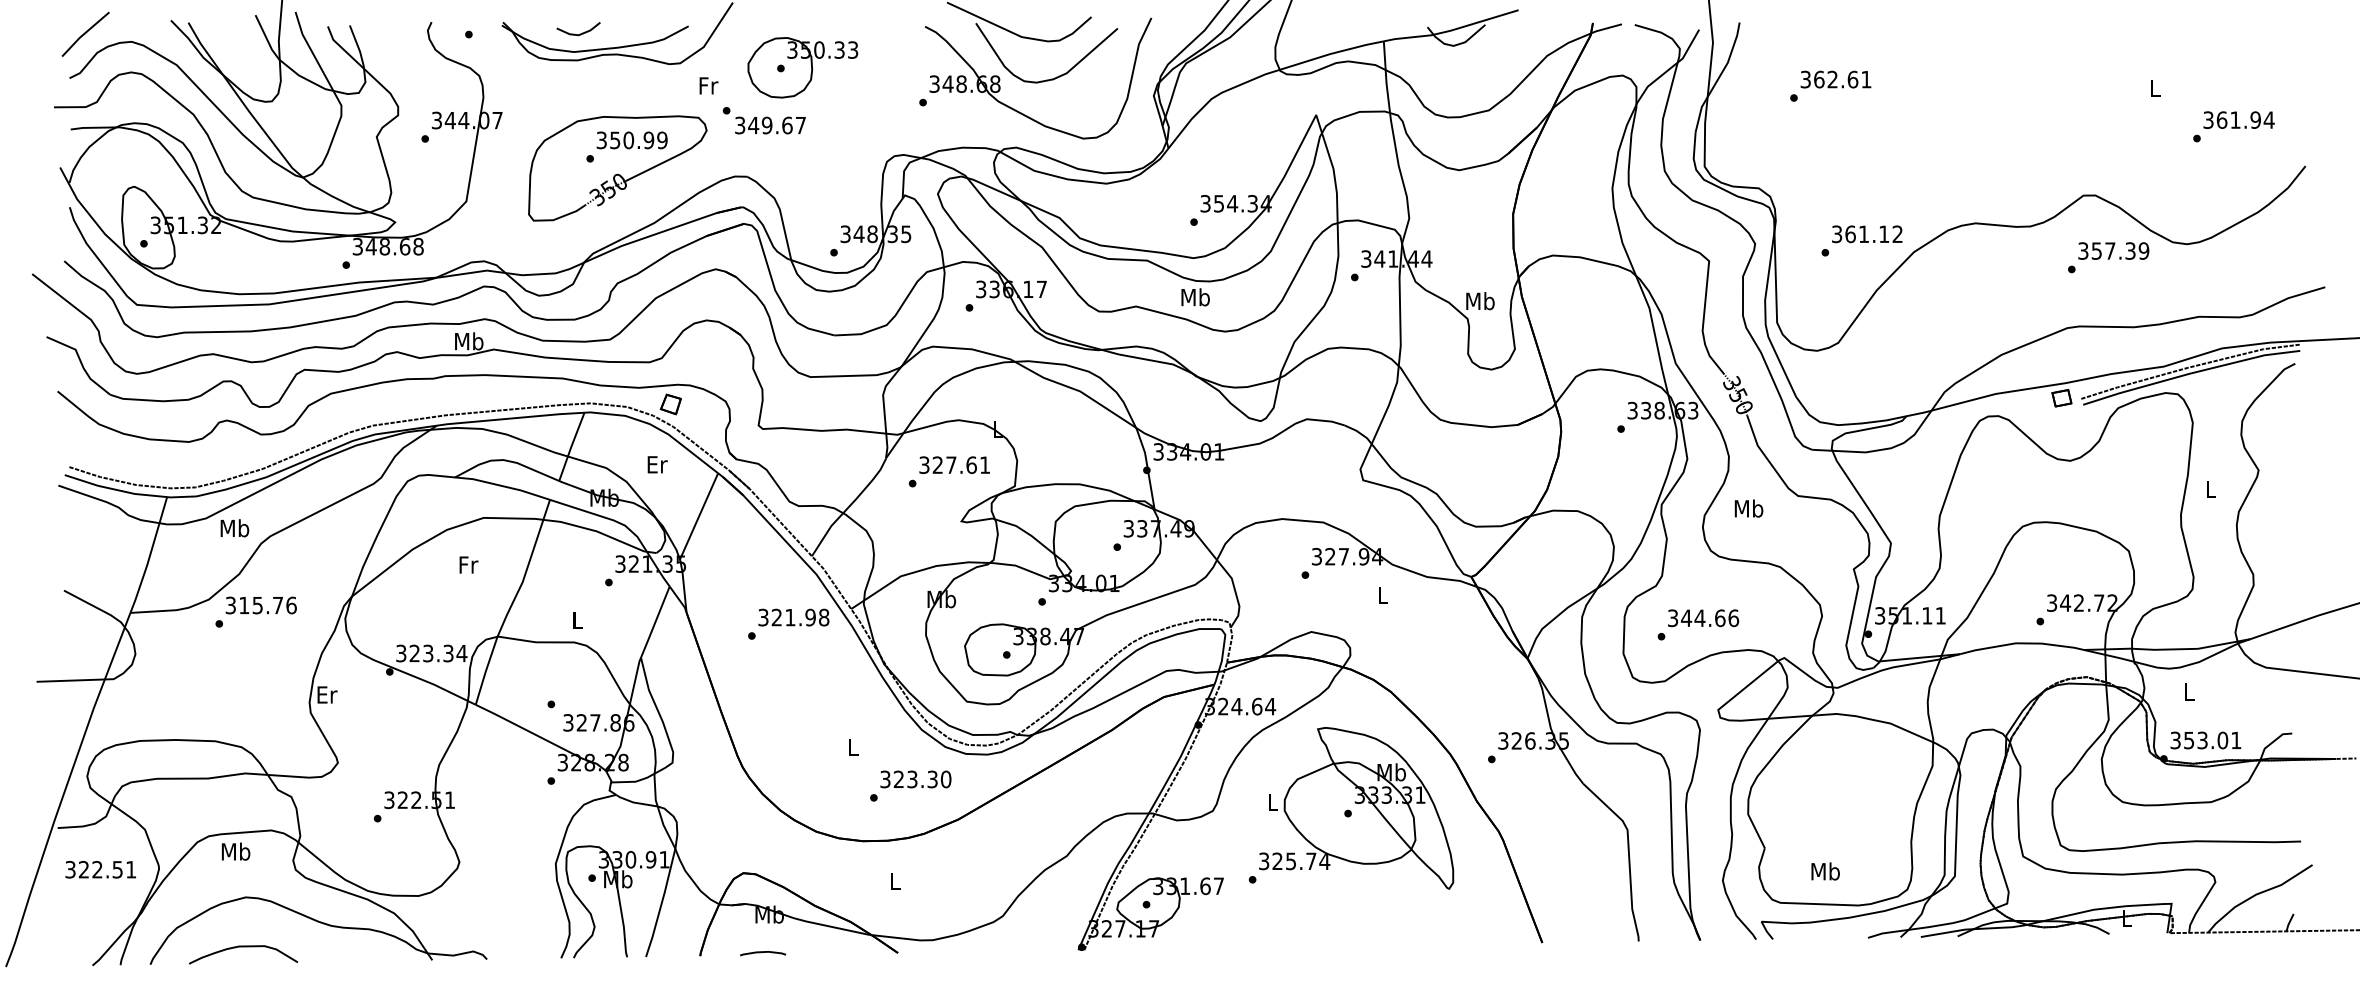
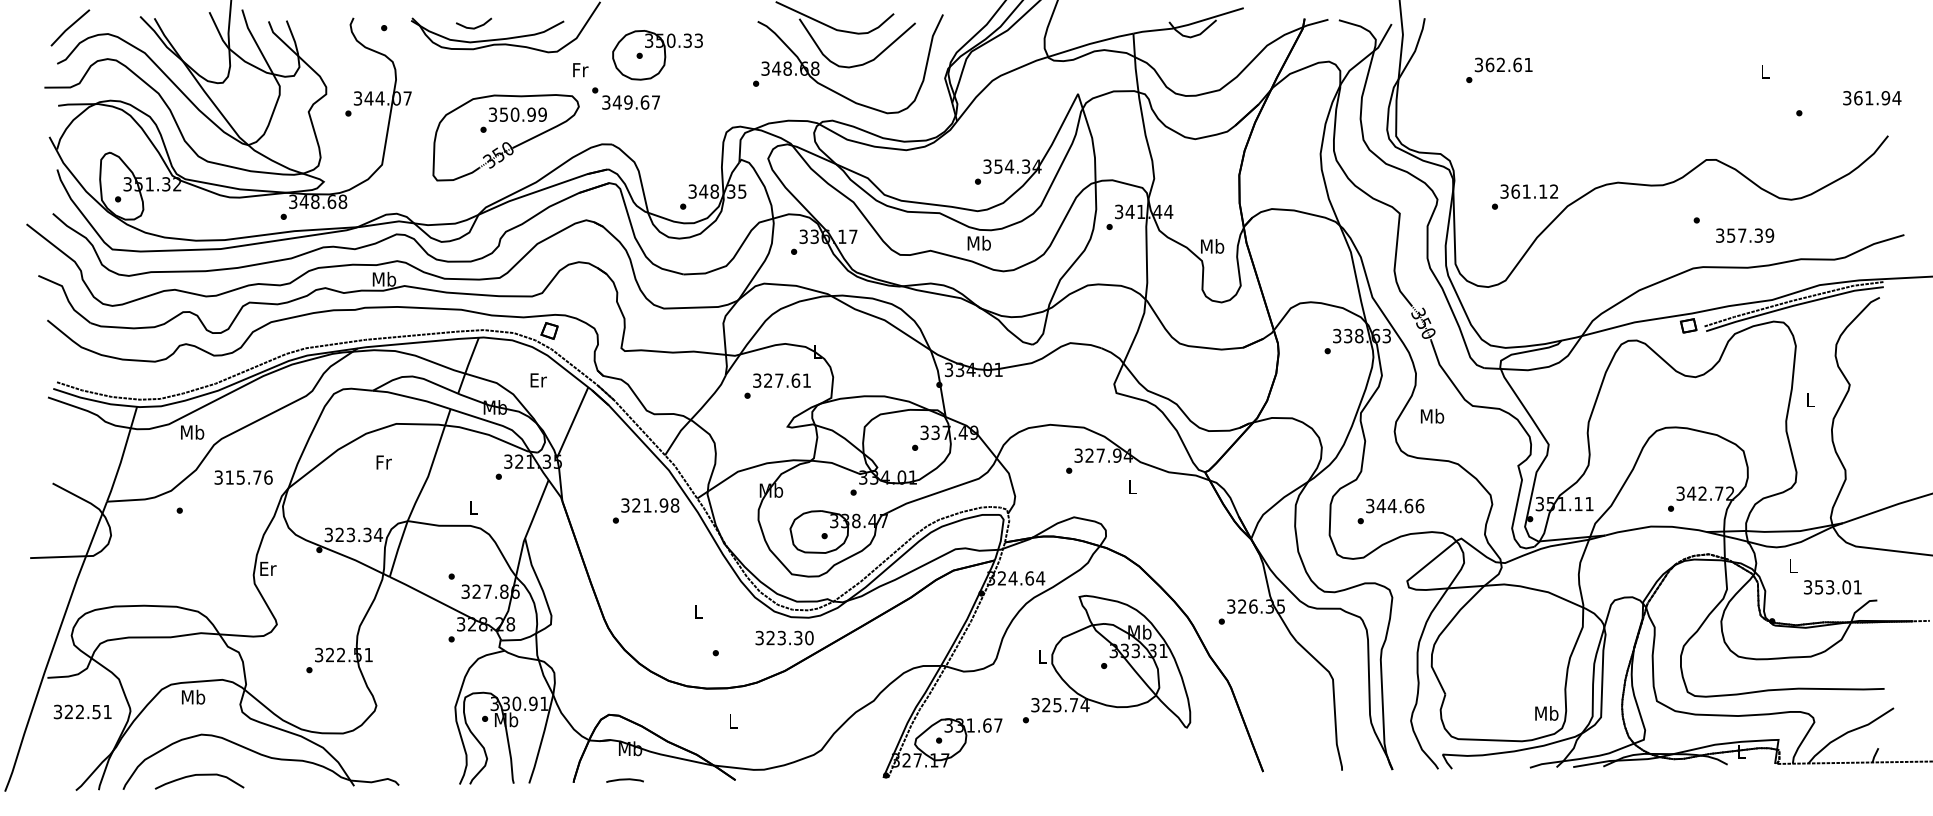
text: (2238, 119) -> (1871, 97), moved
text: (2113, 250) -> (1744, 235), moved
text: (260, 605) -> (243, 477), moved
text: (2205, 740) -> (1832, 587), moved
text: (915, 779) -> (784, 638), moved
text: (1825, 871) -> (1546, 713), moved

